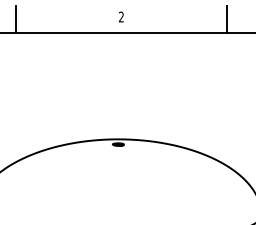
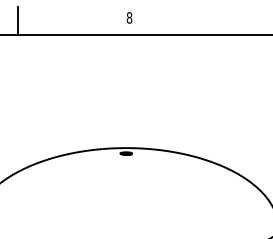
text: (121, 16) -> (129, 17), 2 -> 8
line: (226, 19) -> (241, 20), removed

